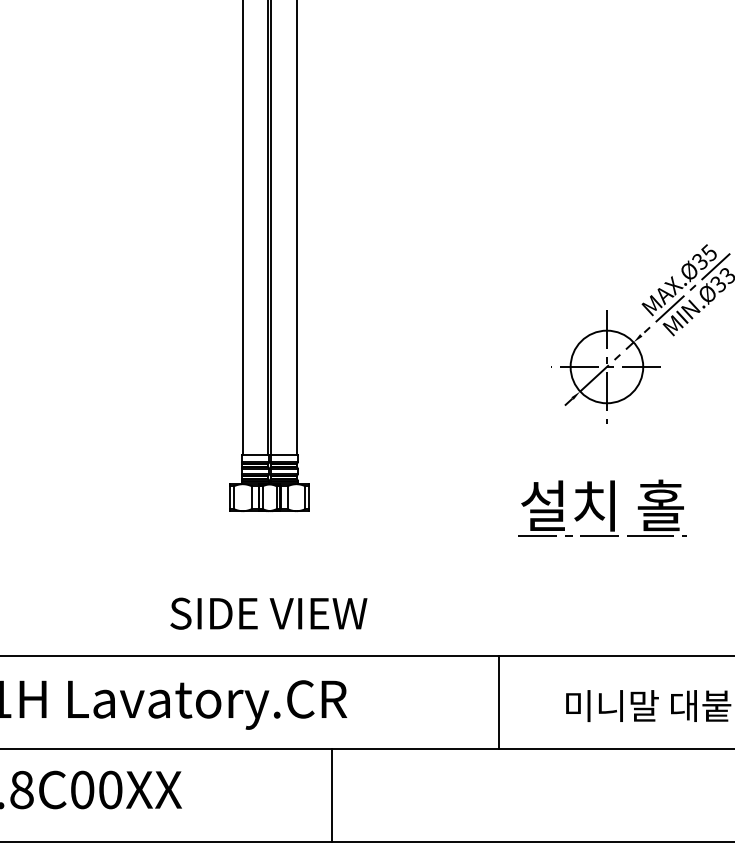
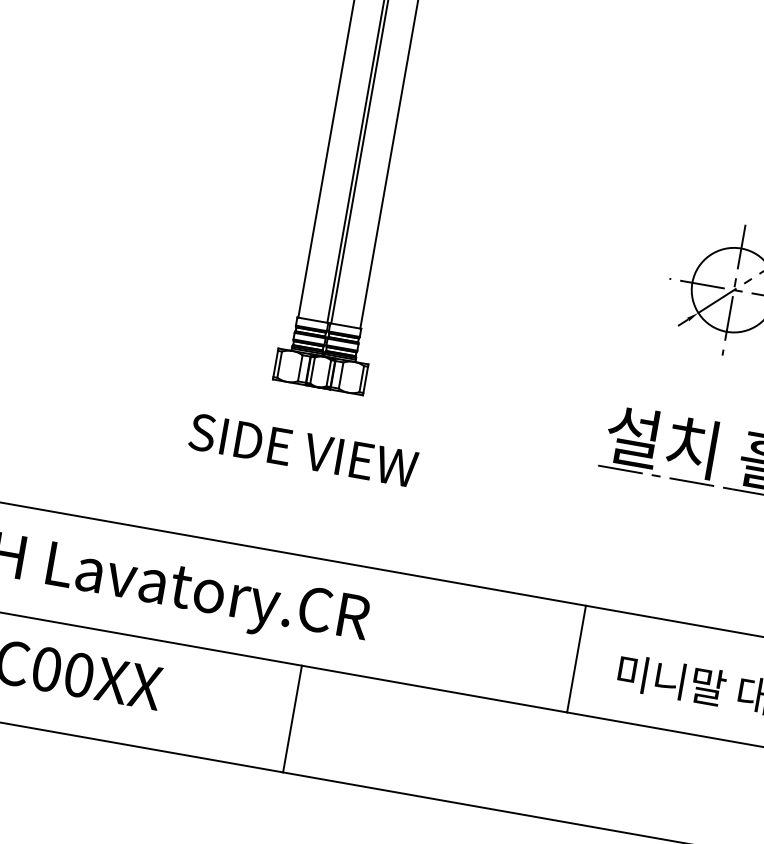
text: (268, 613) -> (303, 450), moved
line: (498, 701) -> (576, 658), moved
line: (331, 794) -> (292, 718), moved

